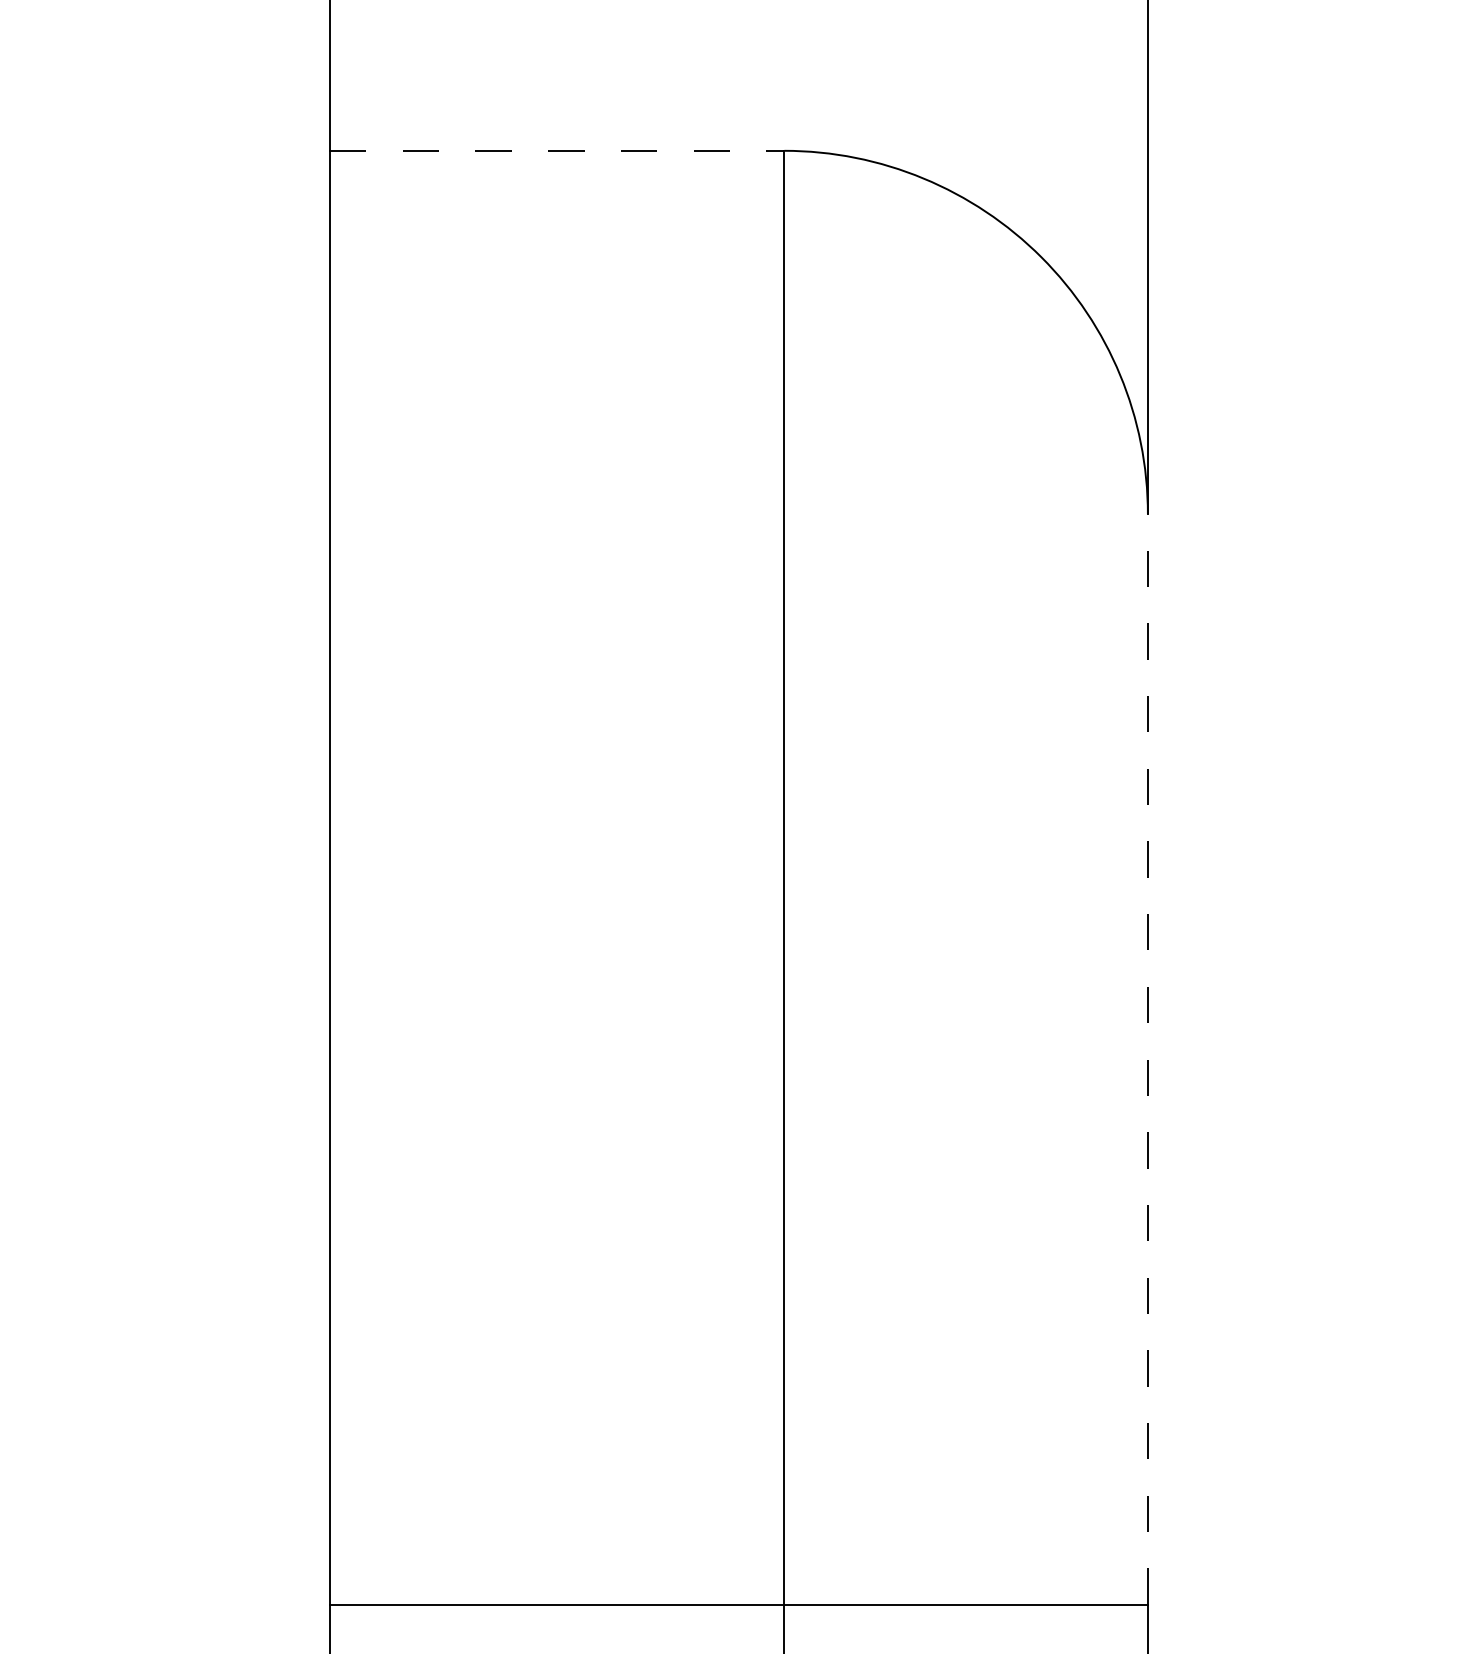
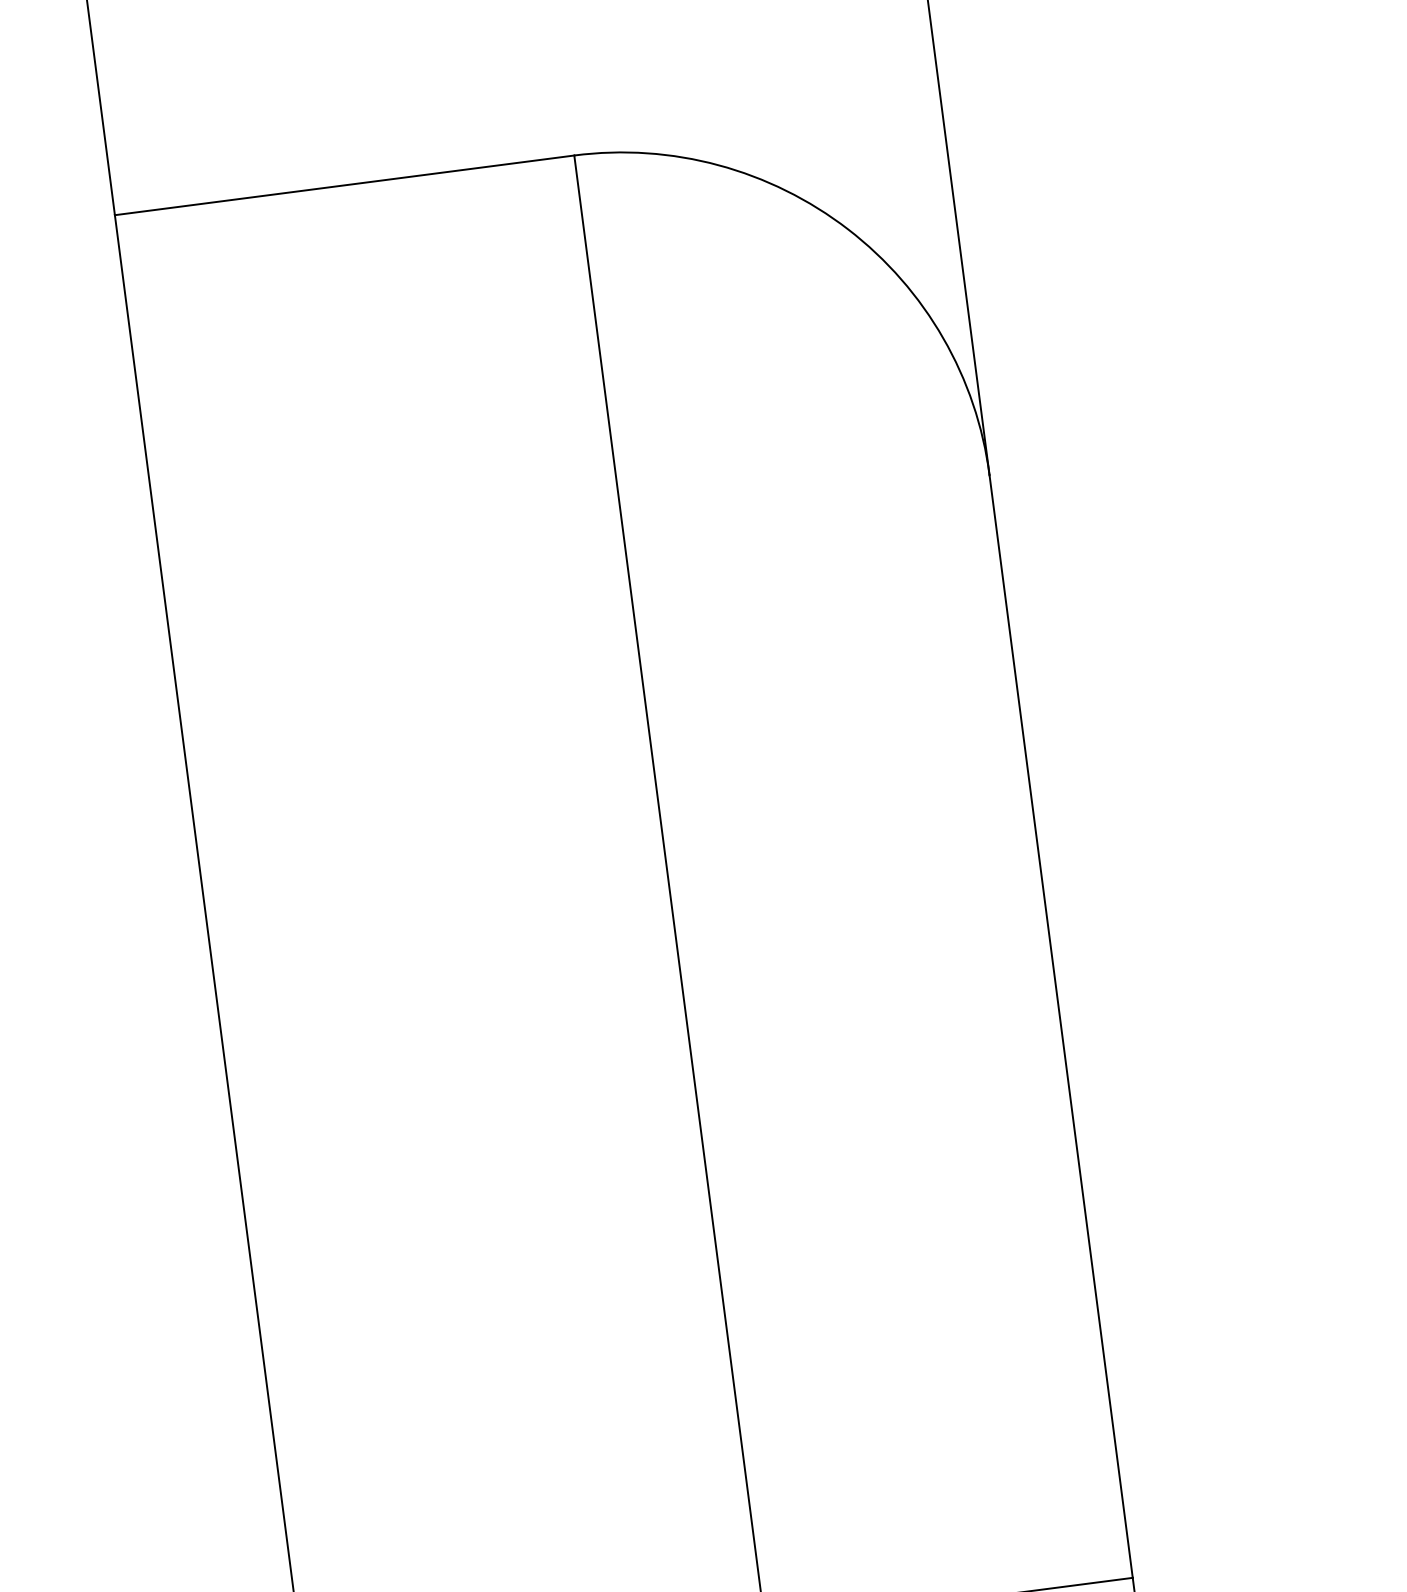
line: (557, 150) -> (344, 184), dashed -> solid
line: (1147, 1059) -> (1060, 1026), dashed -> solid

